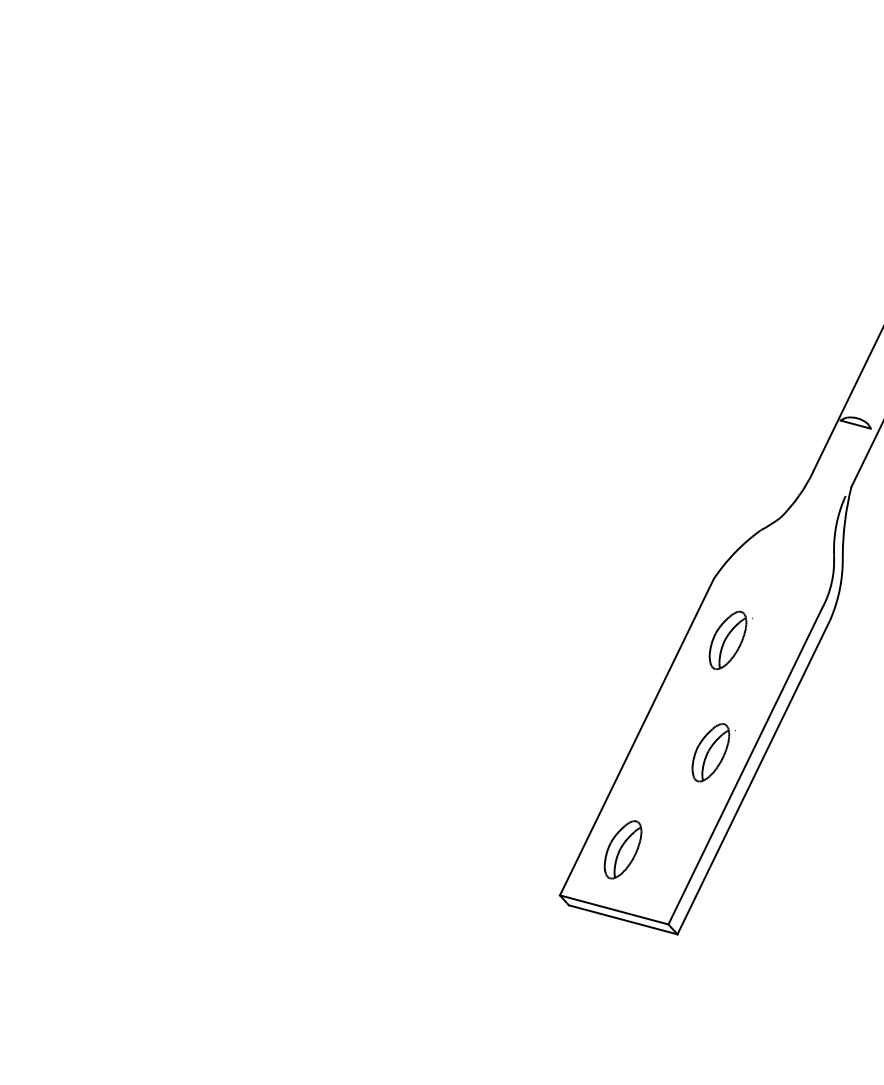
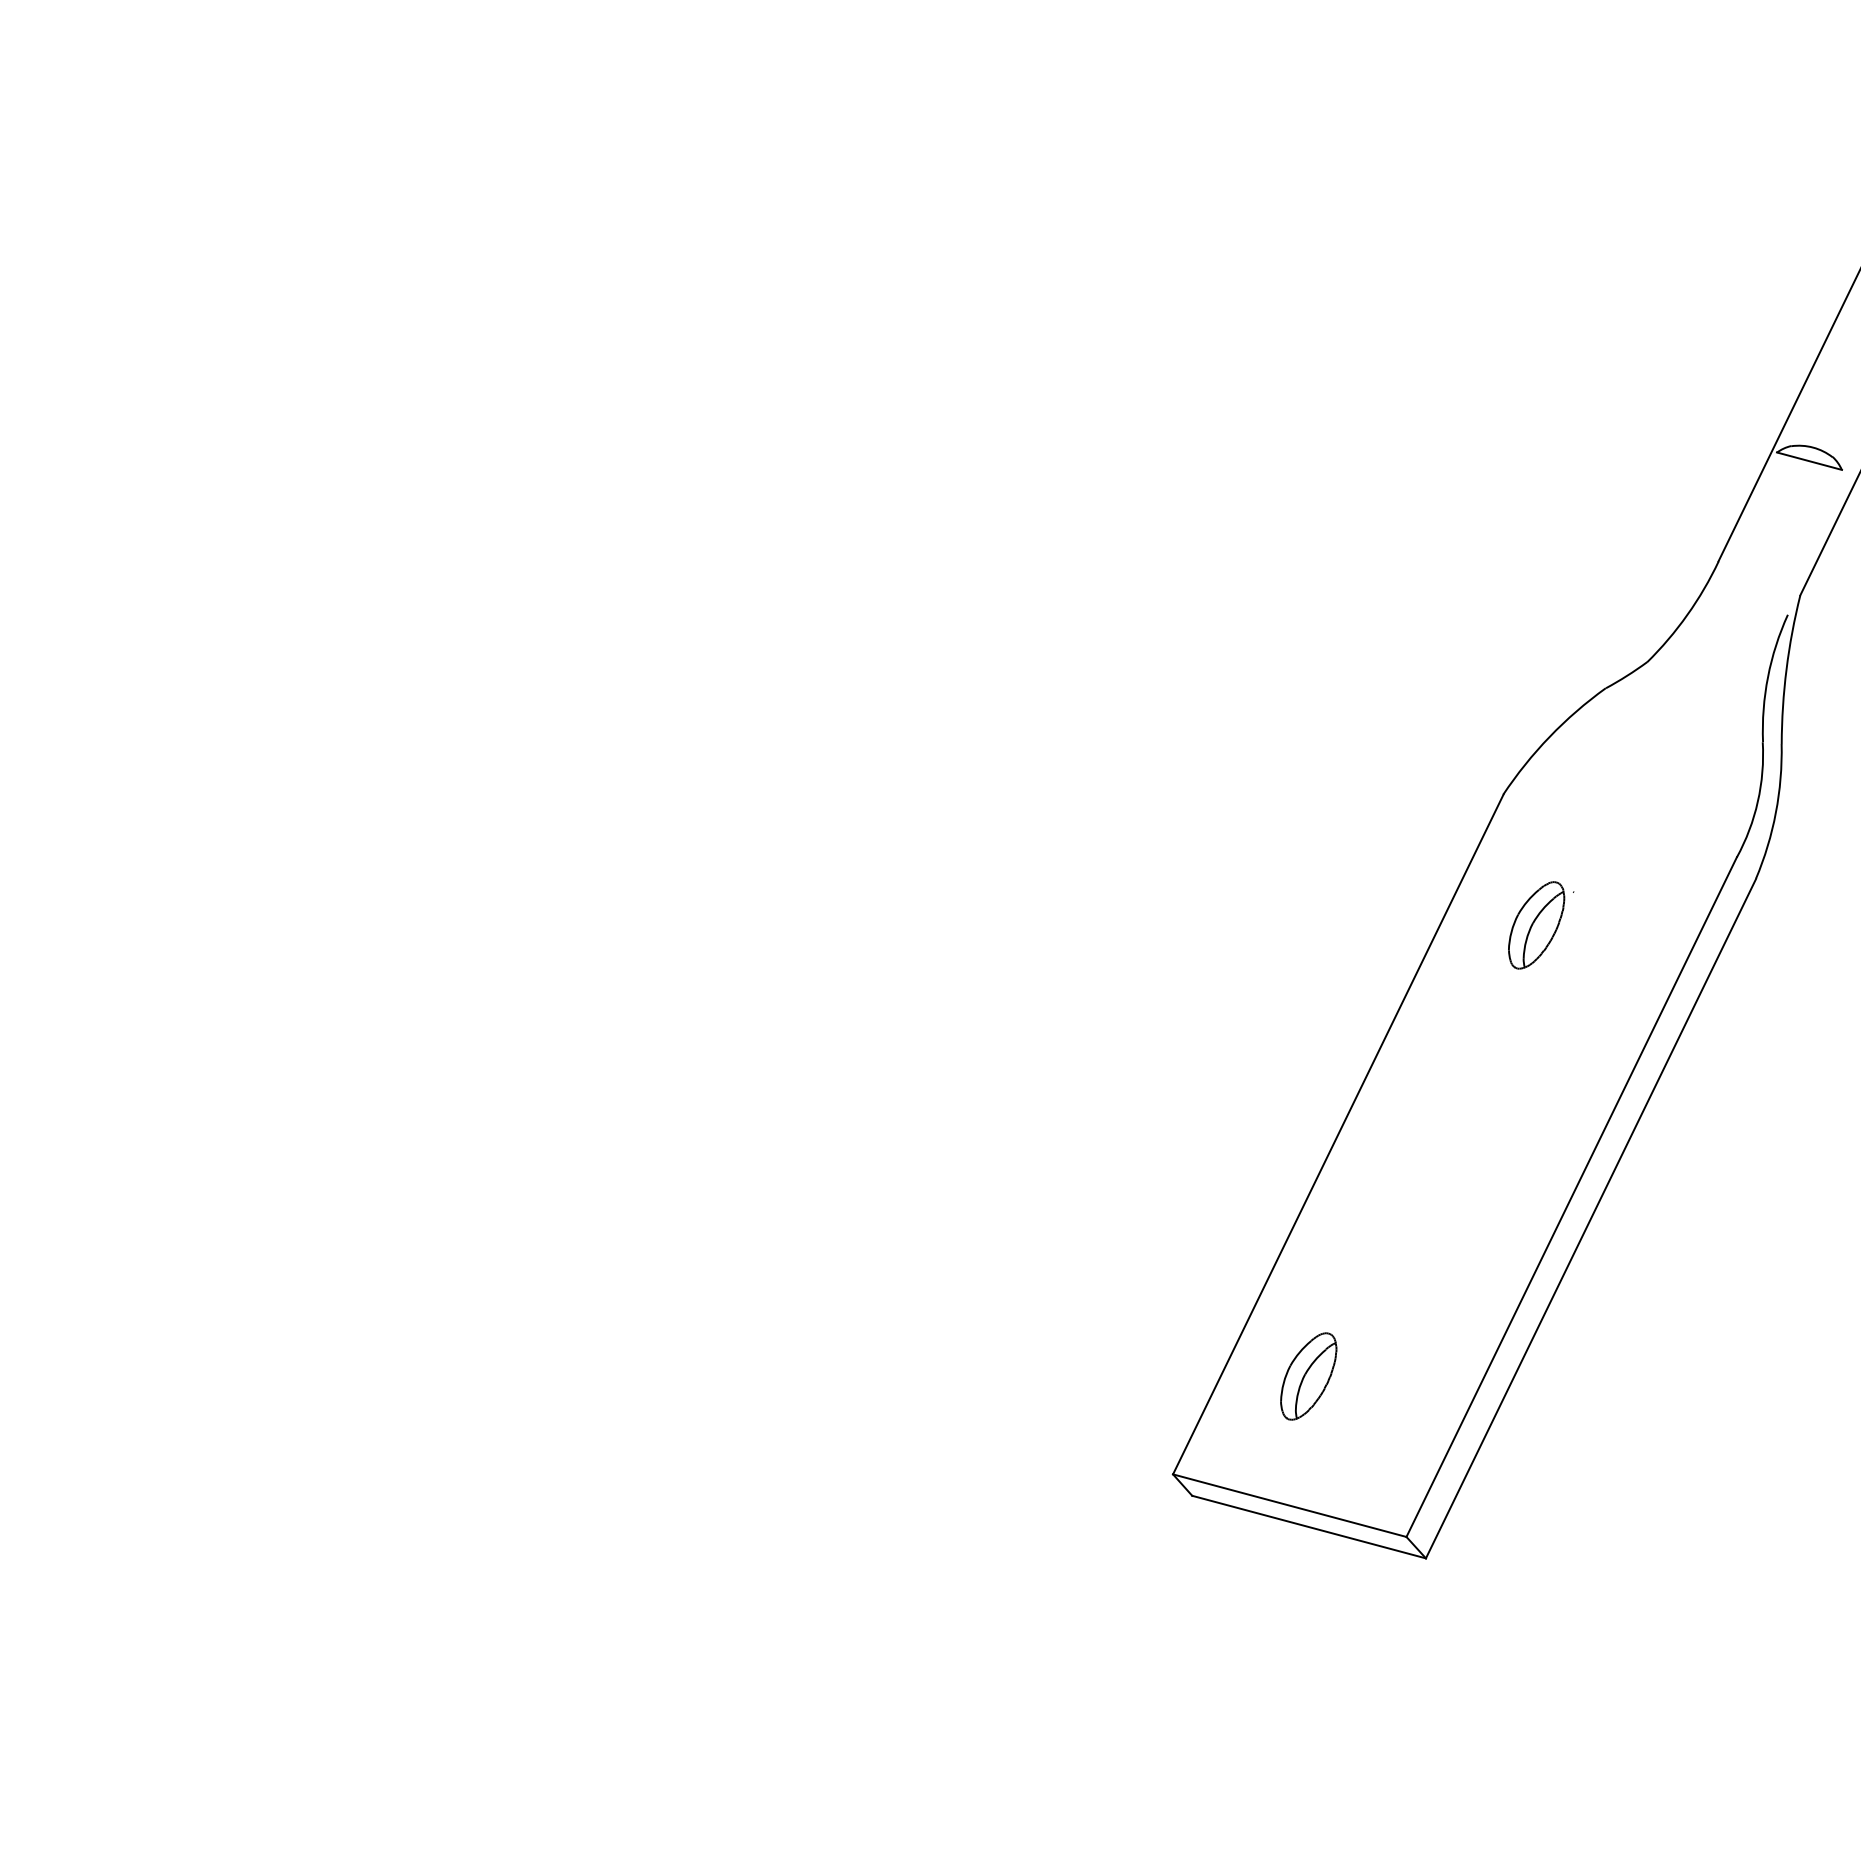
part: (730, 639) -> (1540, 923), size x0.7
part: (713, 752) -> (1503, 1166), removed
part: (622, 849) -> (1307, 1375), size x0.7

